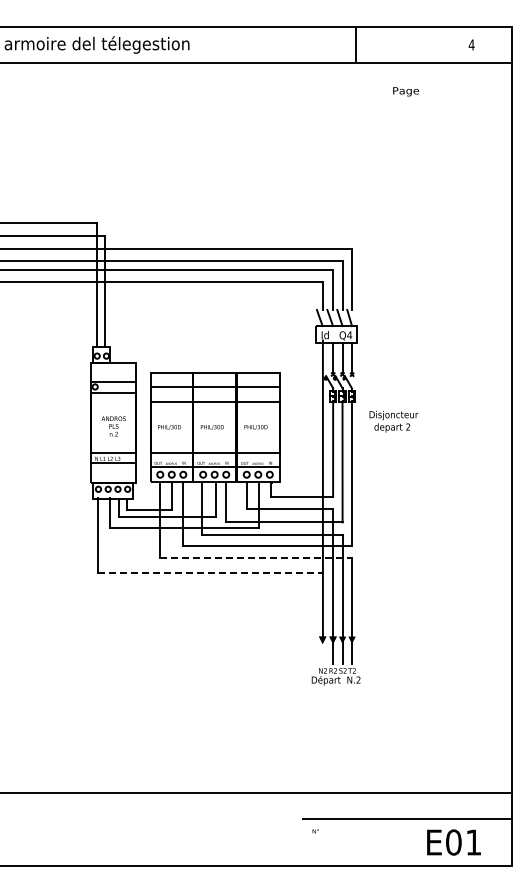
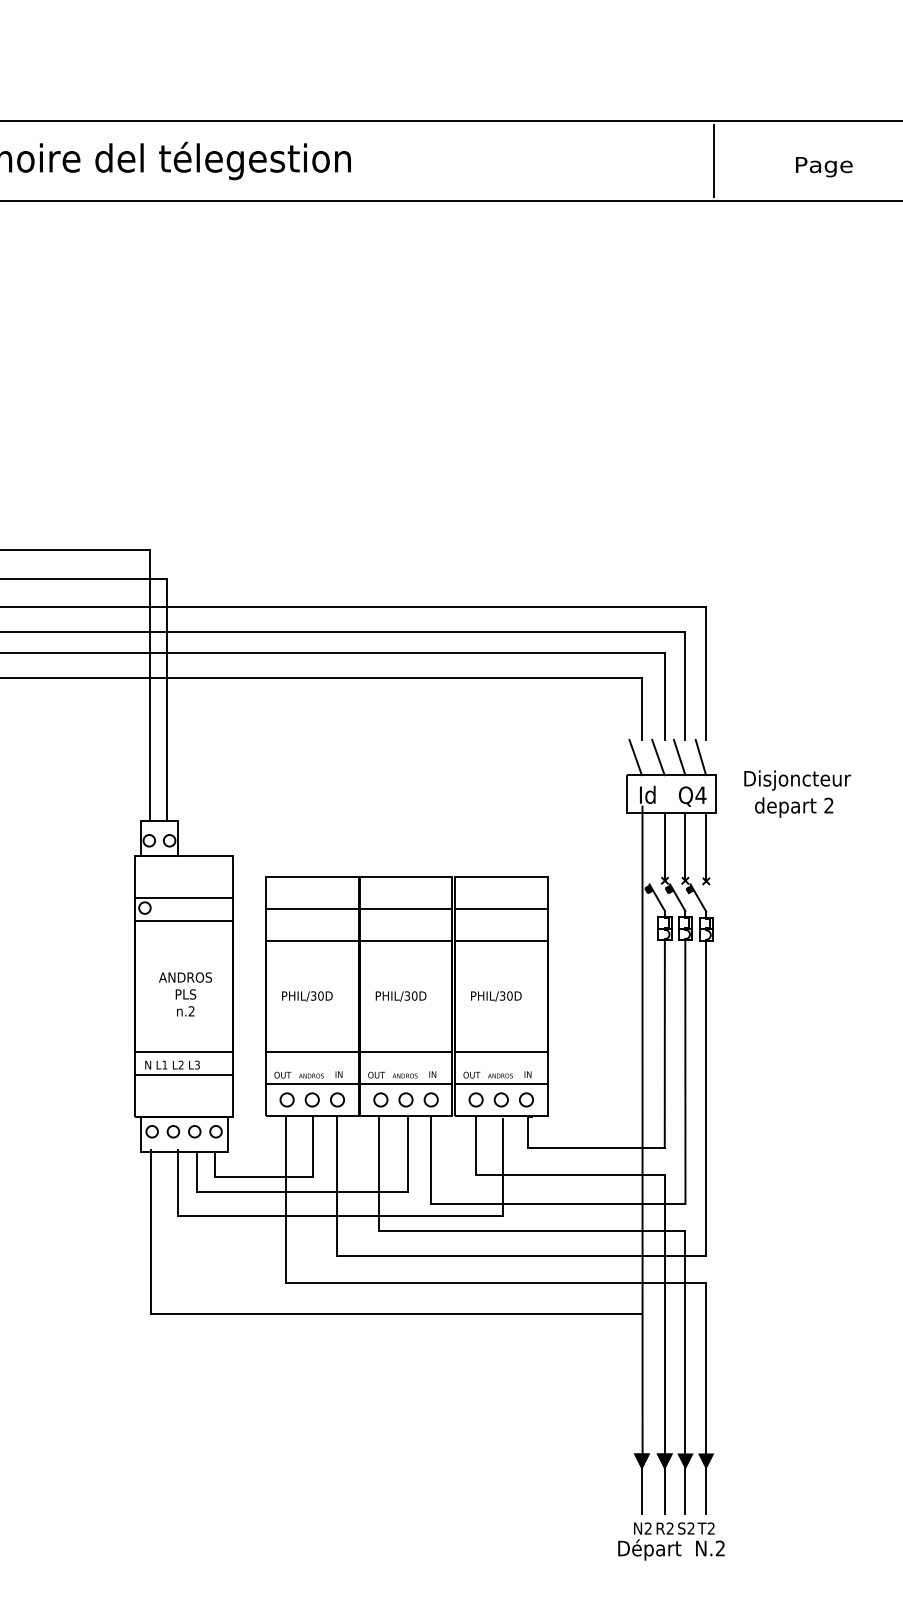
text: (406, 91) -> (825, 166), moved
text: (393, 421) -> (796, 793), moved
line: (256, 558) -> (497, 1282), dashed -> solid
line: (210, 572) -> (396, 1313), dashed -> solid
line: (322, 651) -> (641, 1486), added

